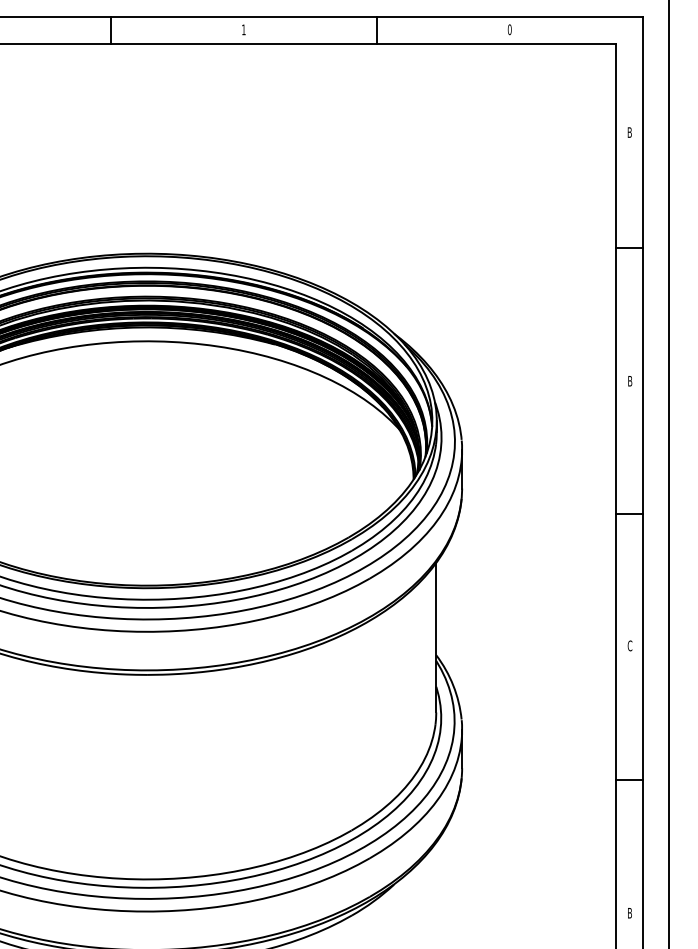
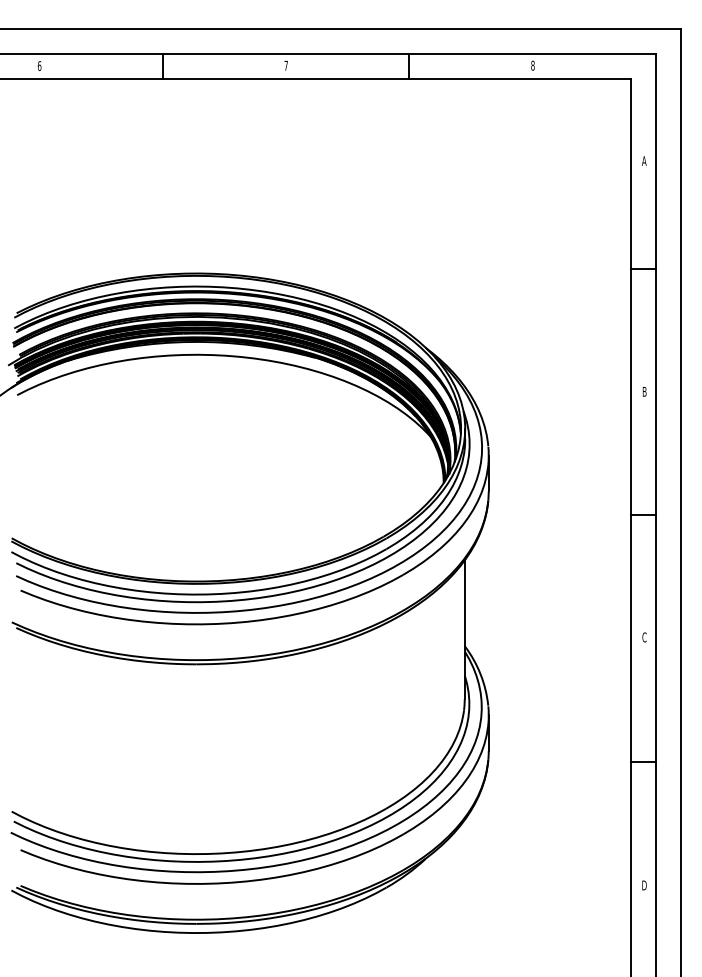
text: (243, 29) -> (285, 65), 1 -> 7
text: (509, 29) -> (532, 65), 0 -> 8
text: (629, 131) -> (644, 160), B -> A
text: (629, 913) -> (644, 885), B -> D

